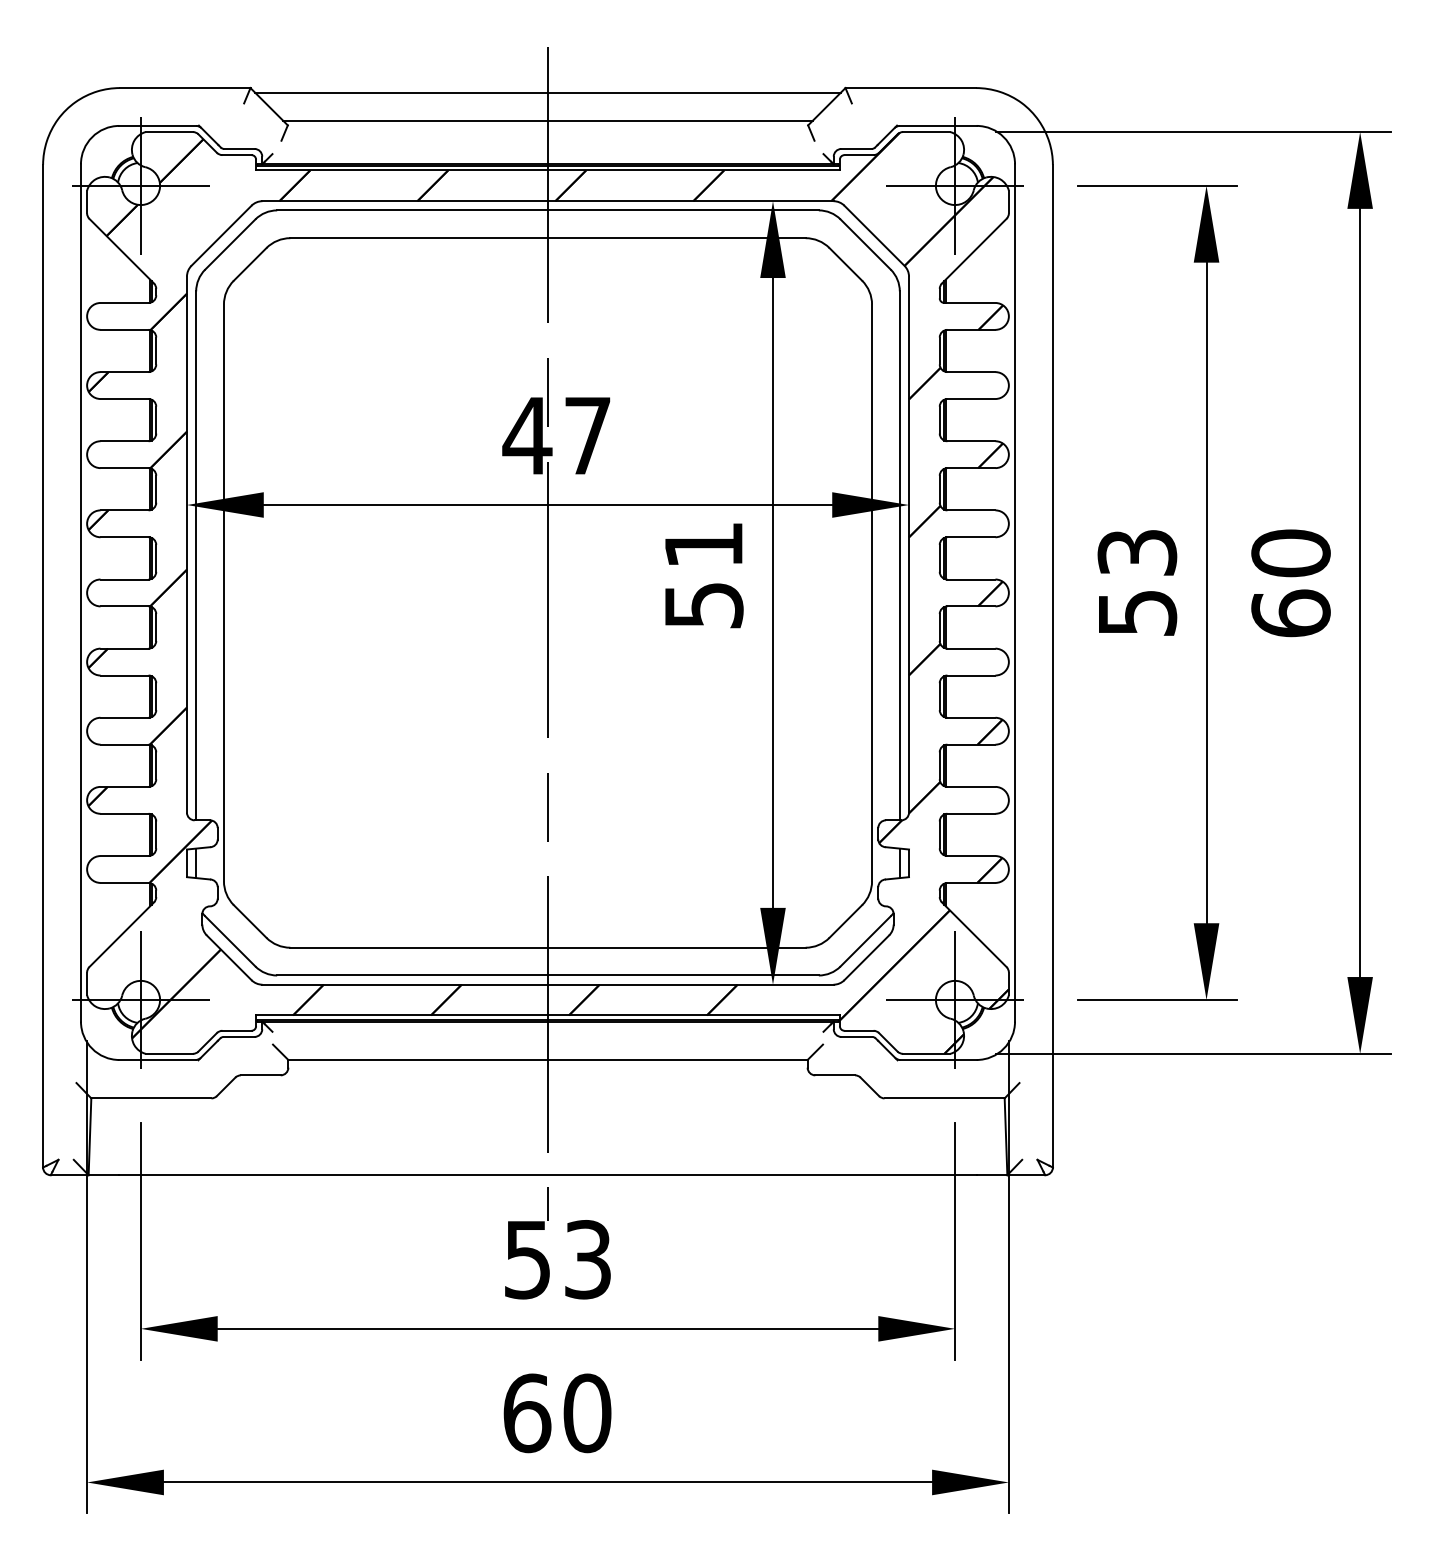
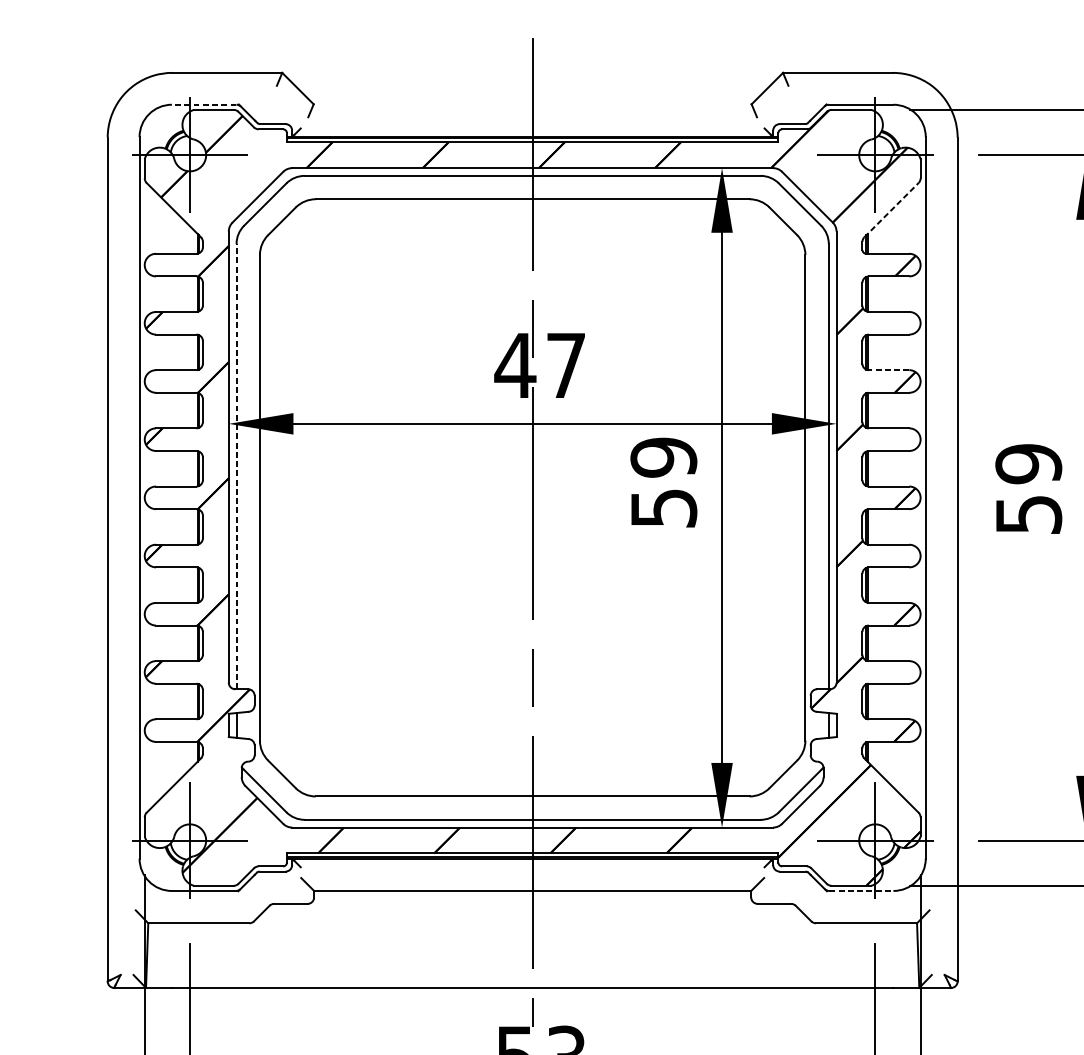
line: (547, 92) -> (532, 76), removed
line: (548, 120) -> (533, 100), removed
line: (157, 125) -> (203, 104), solid -> dashed
line: (974, 251) -> (891, 210), solid -> dashed
line: (970, 441) -> (888, 370), solid -> dashed
text: (703, 545) -> (663, 457), 51 -> 59
text: (1137, 552) -> (1028, 463), 53 -> 59
line: (196, 555) -> (236, 466), solid -> dashed
line: (939, 1059) -> (862, 890), solid -> dashed

